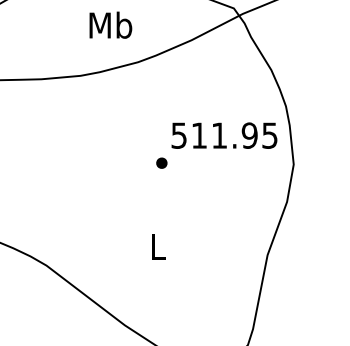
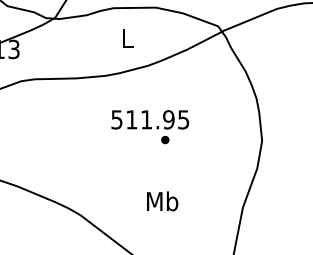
text: (110, 24) -> (127, 38), Mb -> L
text: (224, 135) -> (150, 119), moved
text: (158, 246) -> (162, 201), L -> Mb

